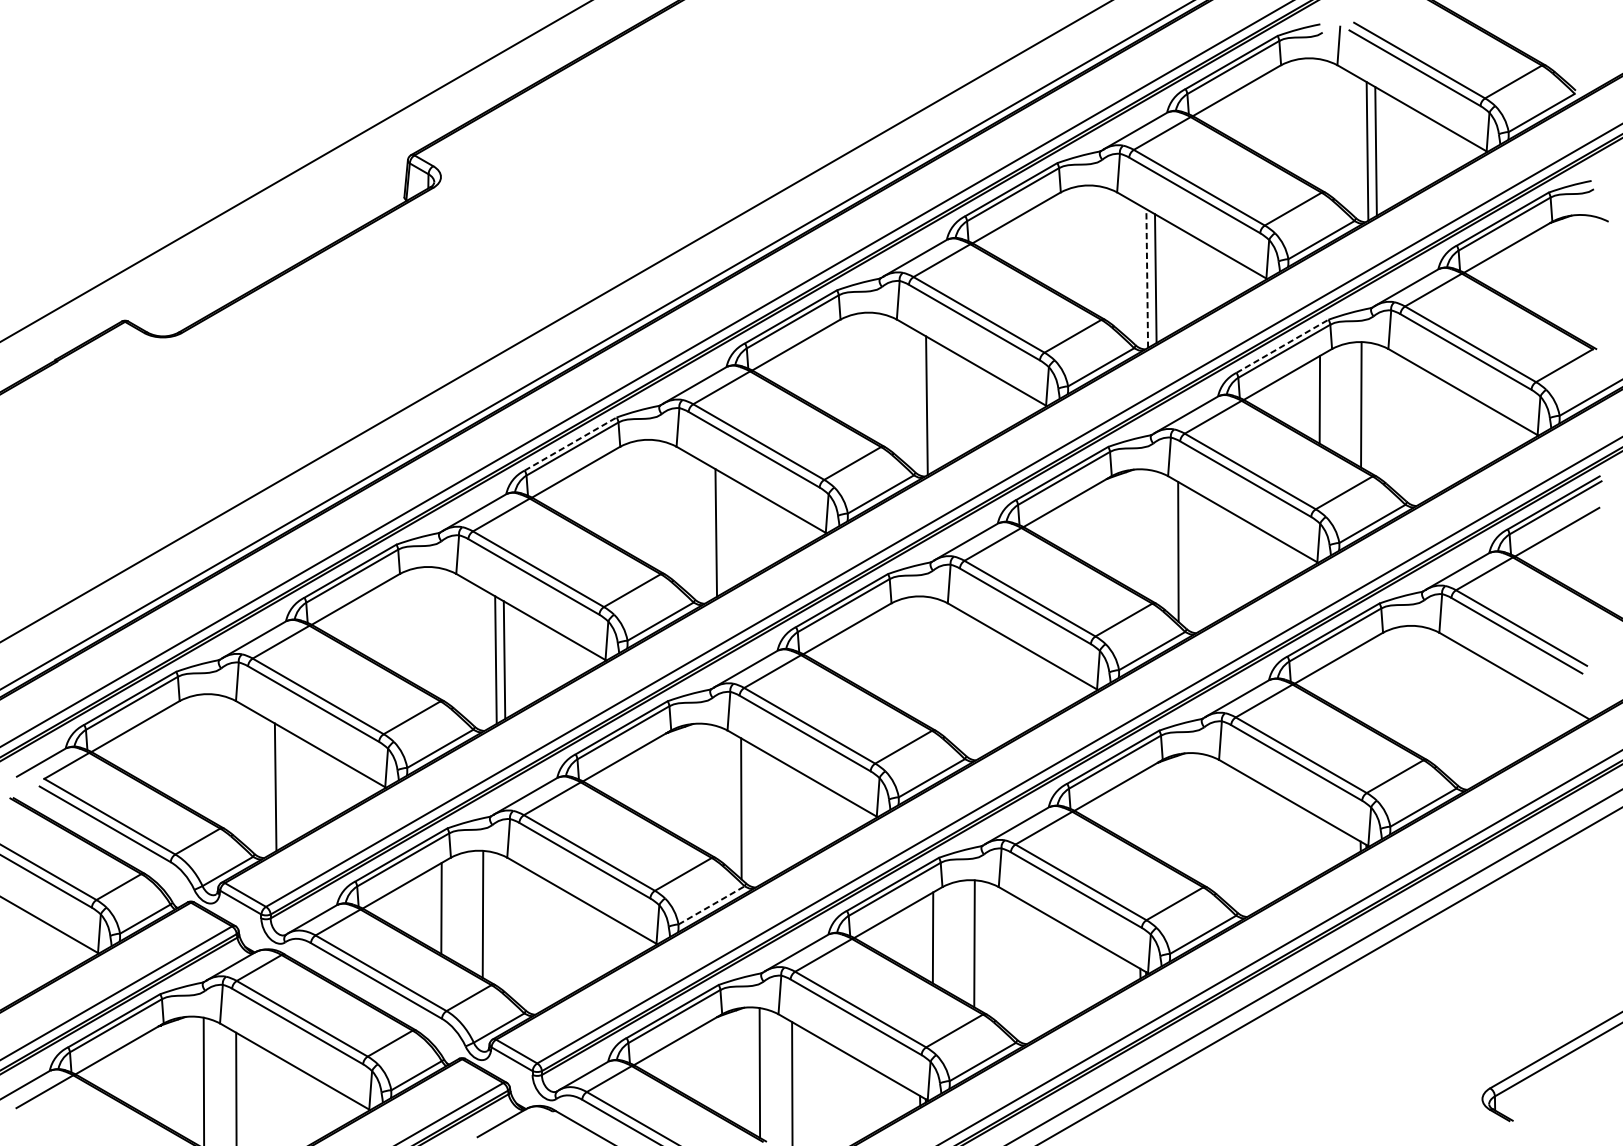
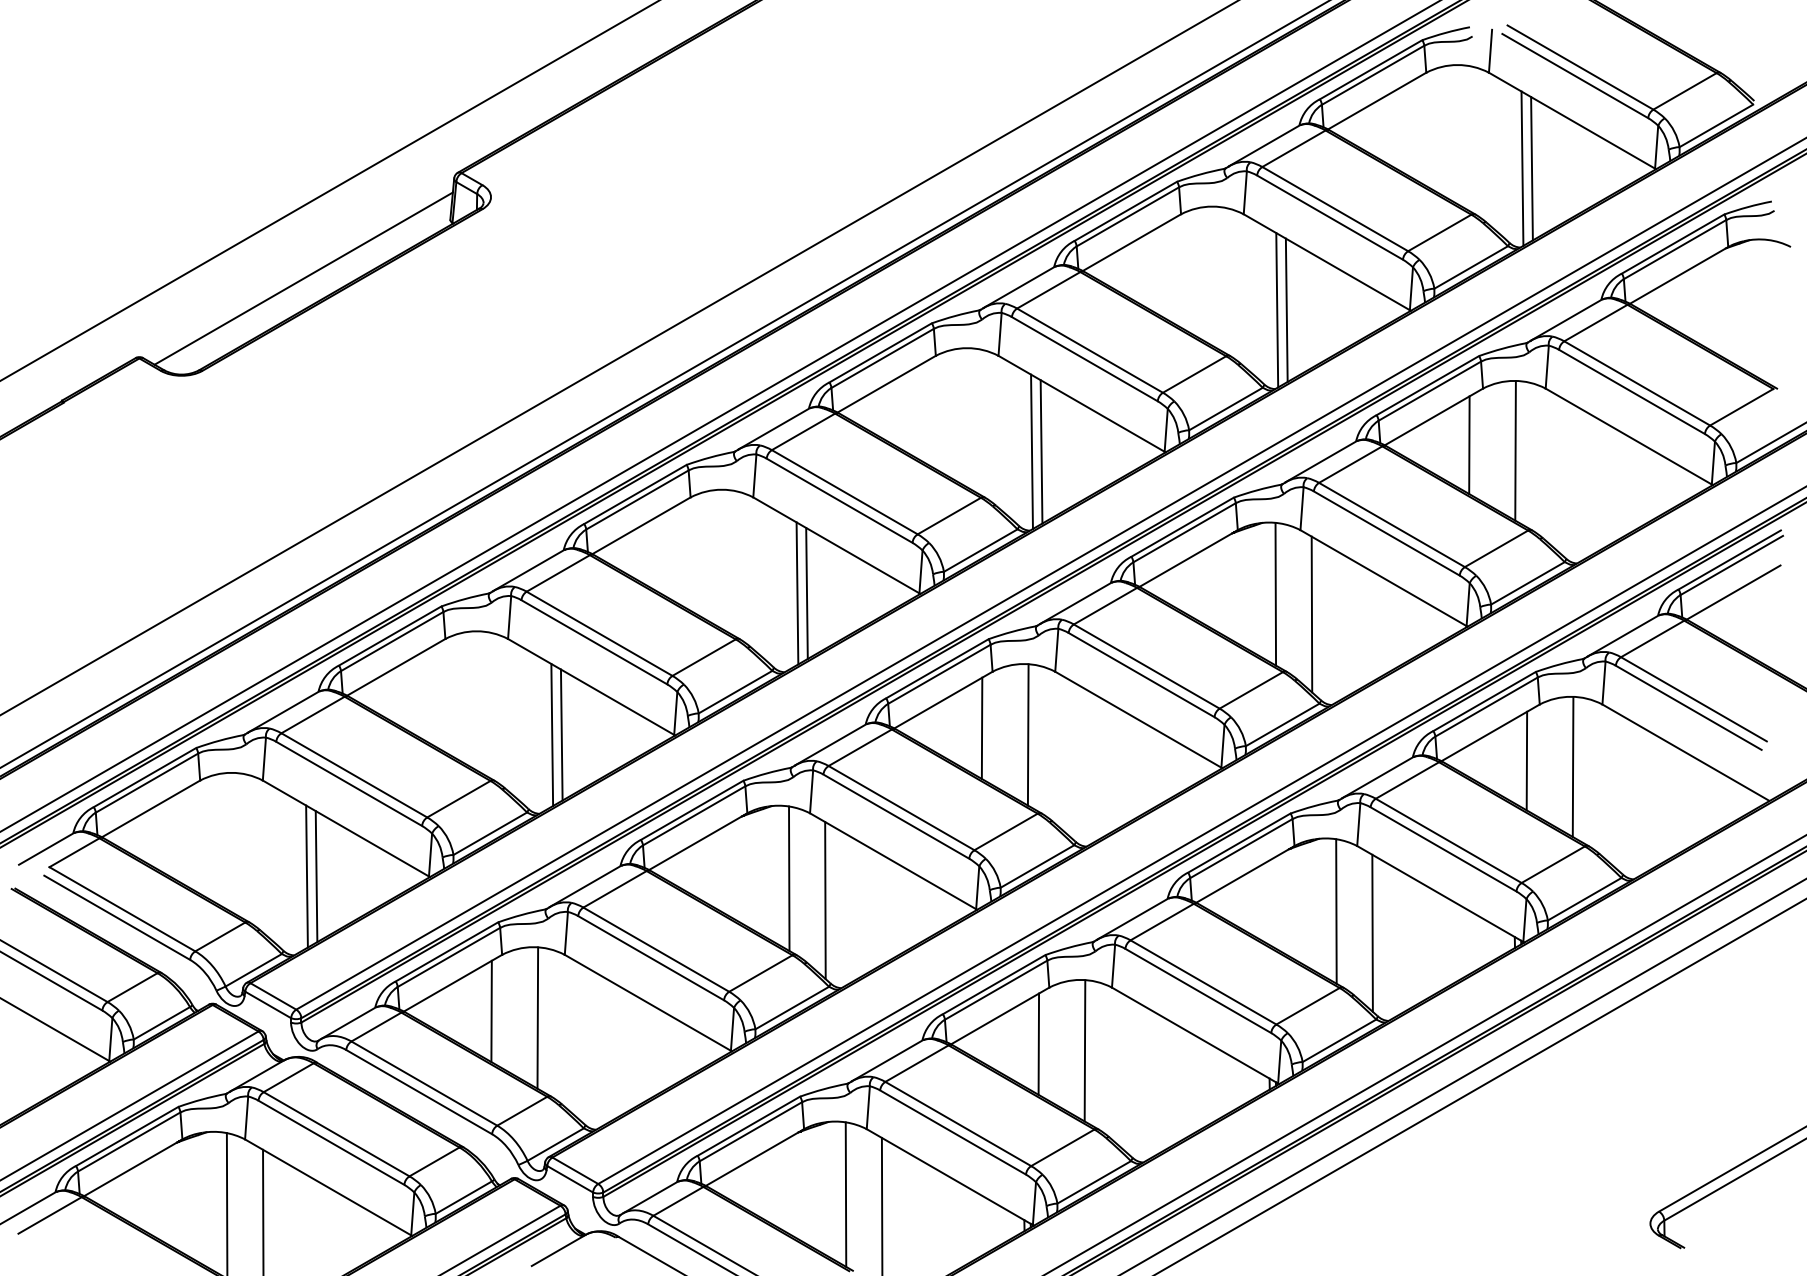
line: (272, 250) -> (303, 278), added
line: (1147, 277) -> (1277, 309), dashed -> solid
line: (1283, 346) -> (1428, 385), dashed -> solid
line: (935, 405) -> (1041, 451), added
line: (570, 444) -> (635, 494), dashed -> solid
line: (724, 532) -> (806, 592), added
line: (1145, 533) -> (1275, 593), added
line: (881, 653) -> (981, 727), added
line: (922, 659) -> (1027, 734), added
line: (1371, 683) -> (1526, 760), added
line: (1412, 688) -> (1572, 766), added
line: (284, 787) -> (316, 876), added
line: (709, 789) -> (789, 878), added
line: (1200, 818) -> (1336, 911), added
line: (1232, 837) -> (1372, 932), added
line: (711, 905) -> (792, 1008), dashed -> solid

